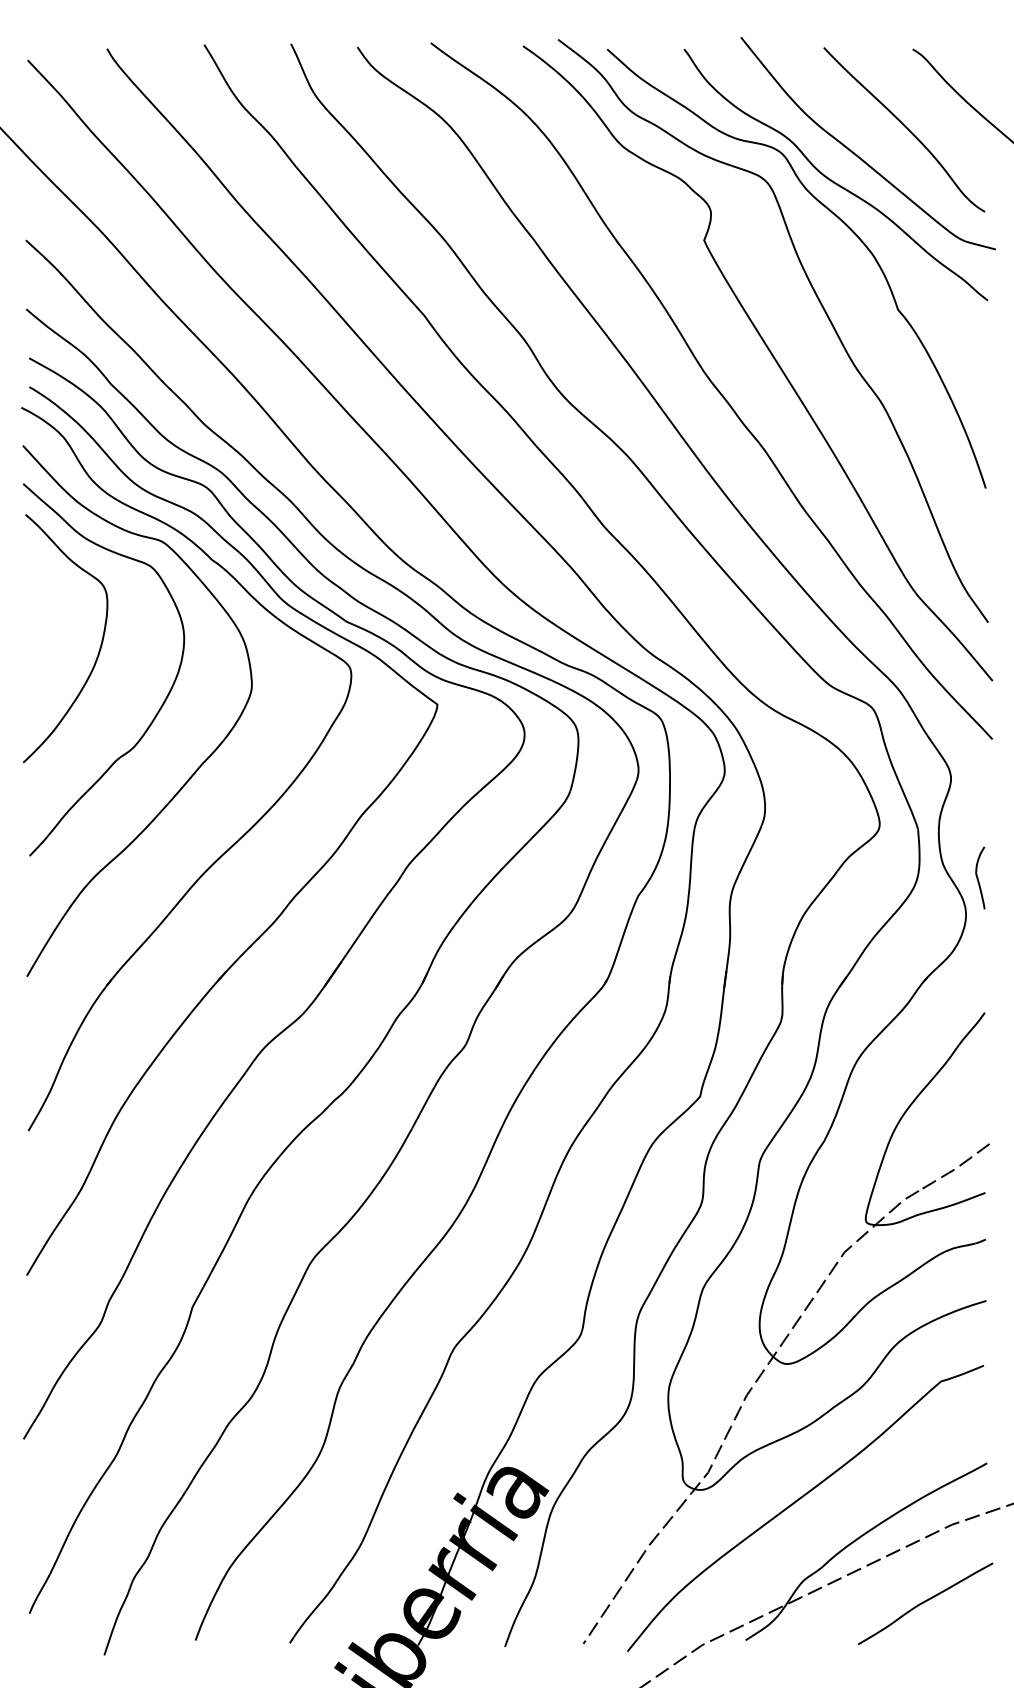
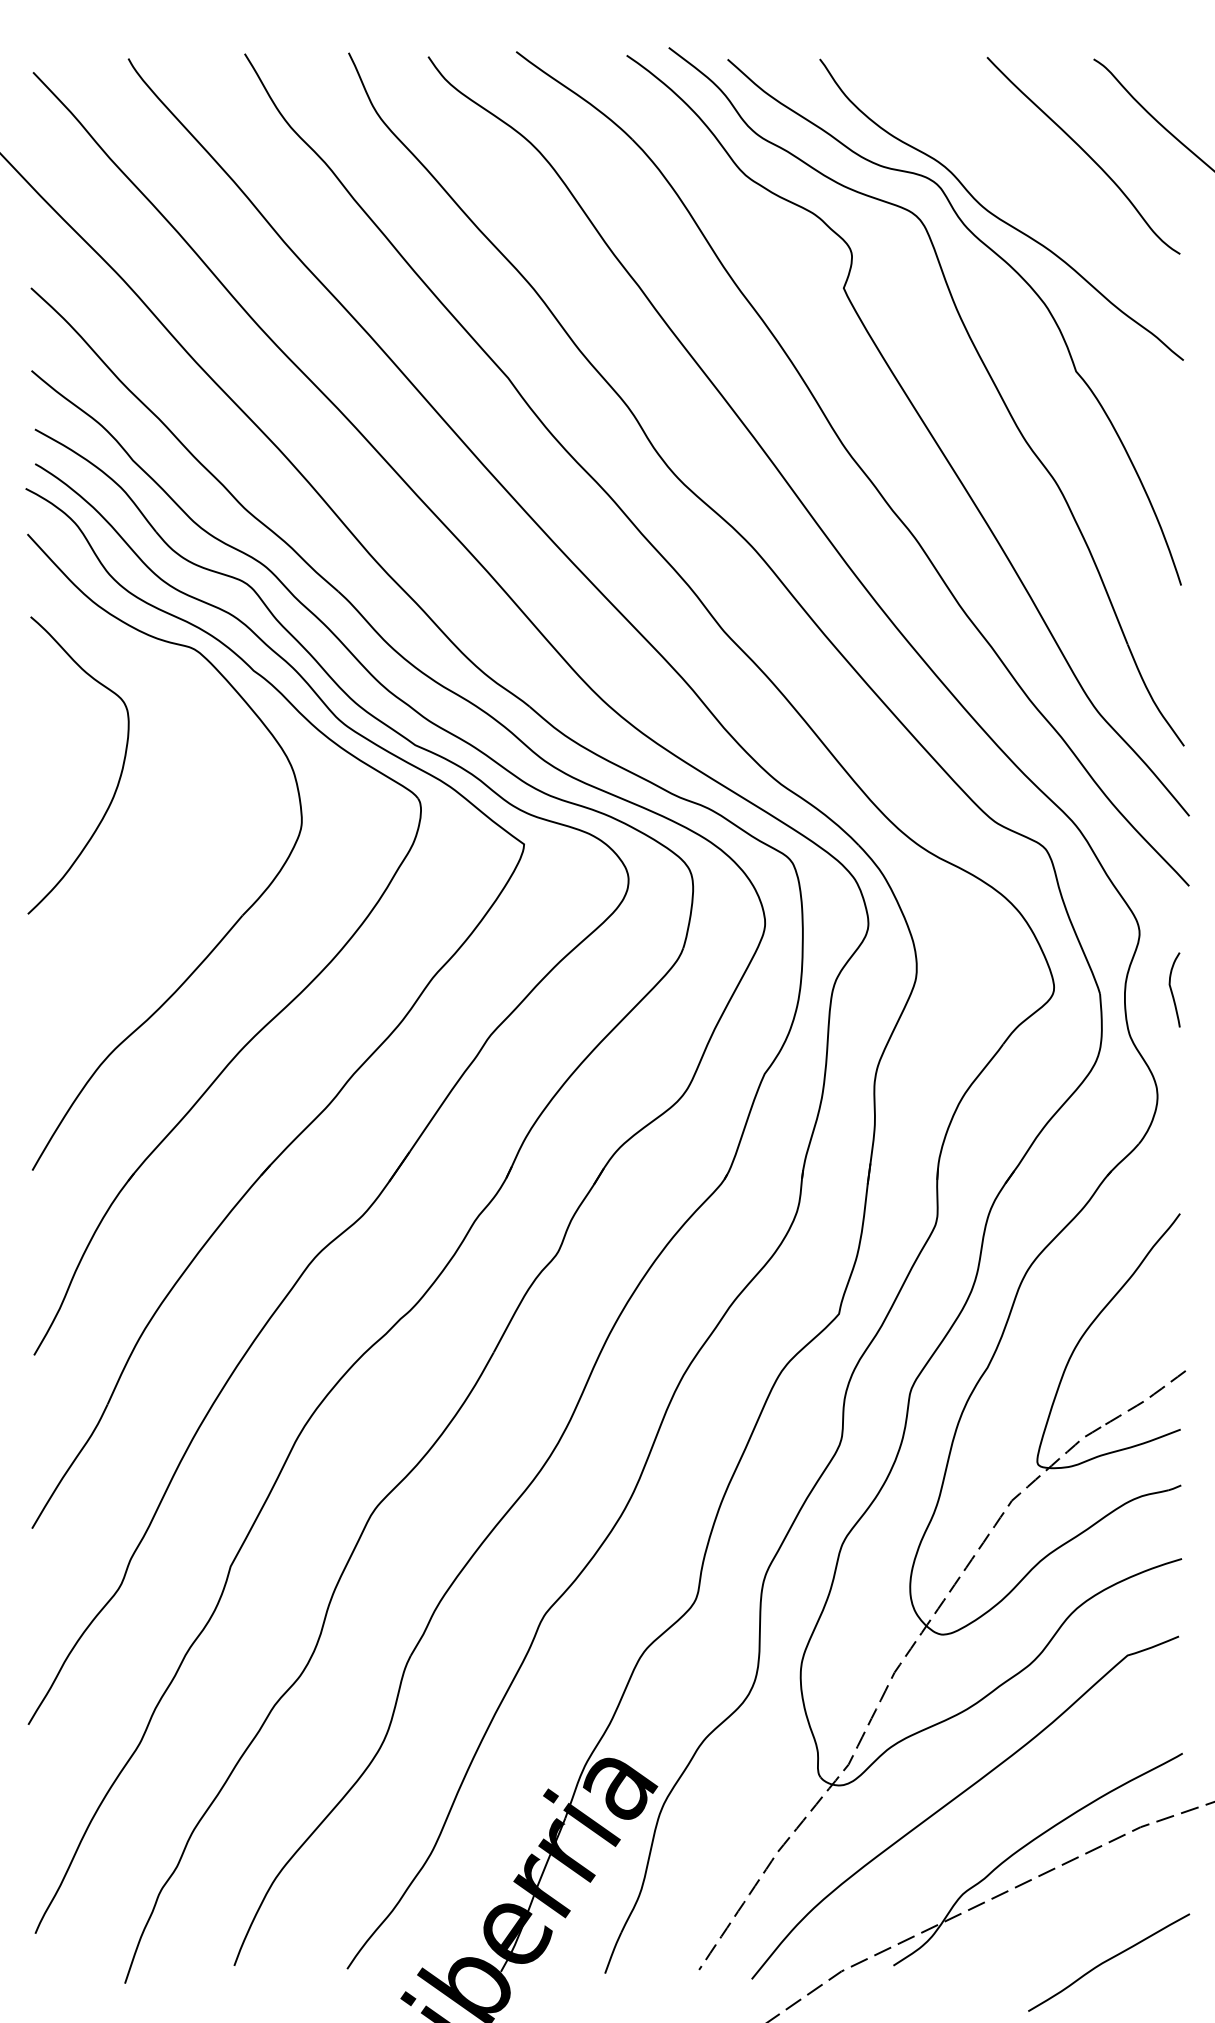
curve: (858, 155) -> (1028, 186), removed
part: (160, 706) -> (192, 846), removed
curve: (978, 877) -> (1172, 989), moved
curve: (925, 1602) -> (1108, 1961), moved

